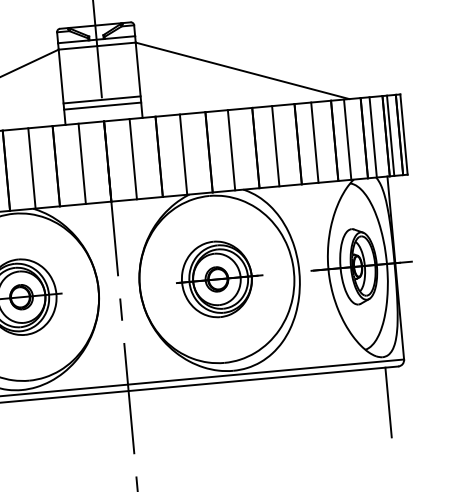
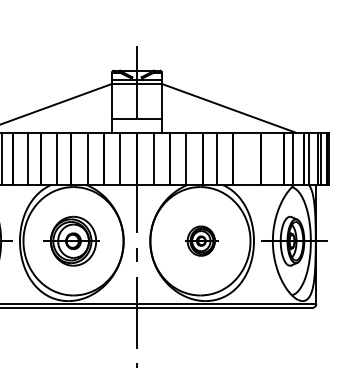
line: (101, 105) -> (136, 122), removed
line: (314, 142) -> (271, 158), removed
line: (276, 145) -> (246, 158), removed
part: (220, 277) -> (202, 240), size x0.6
line: (388, 402) -> (303, 330), removed

